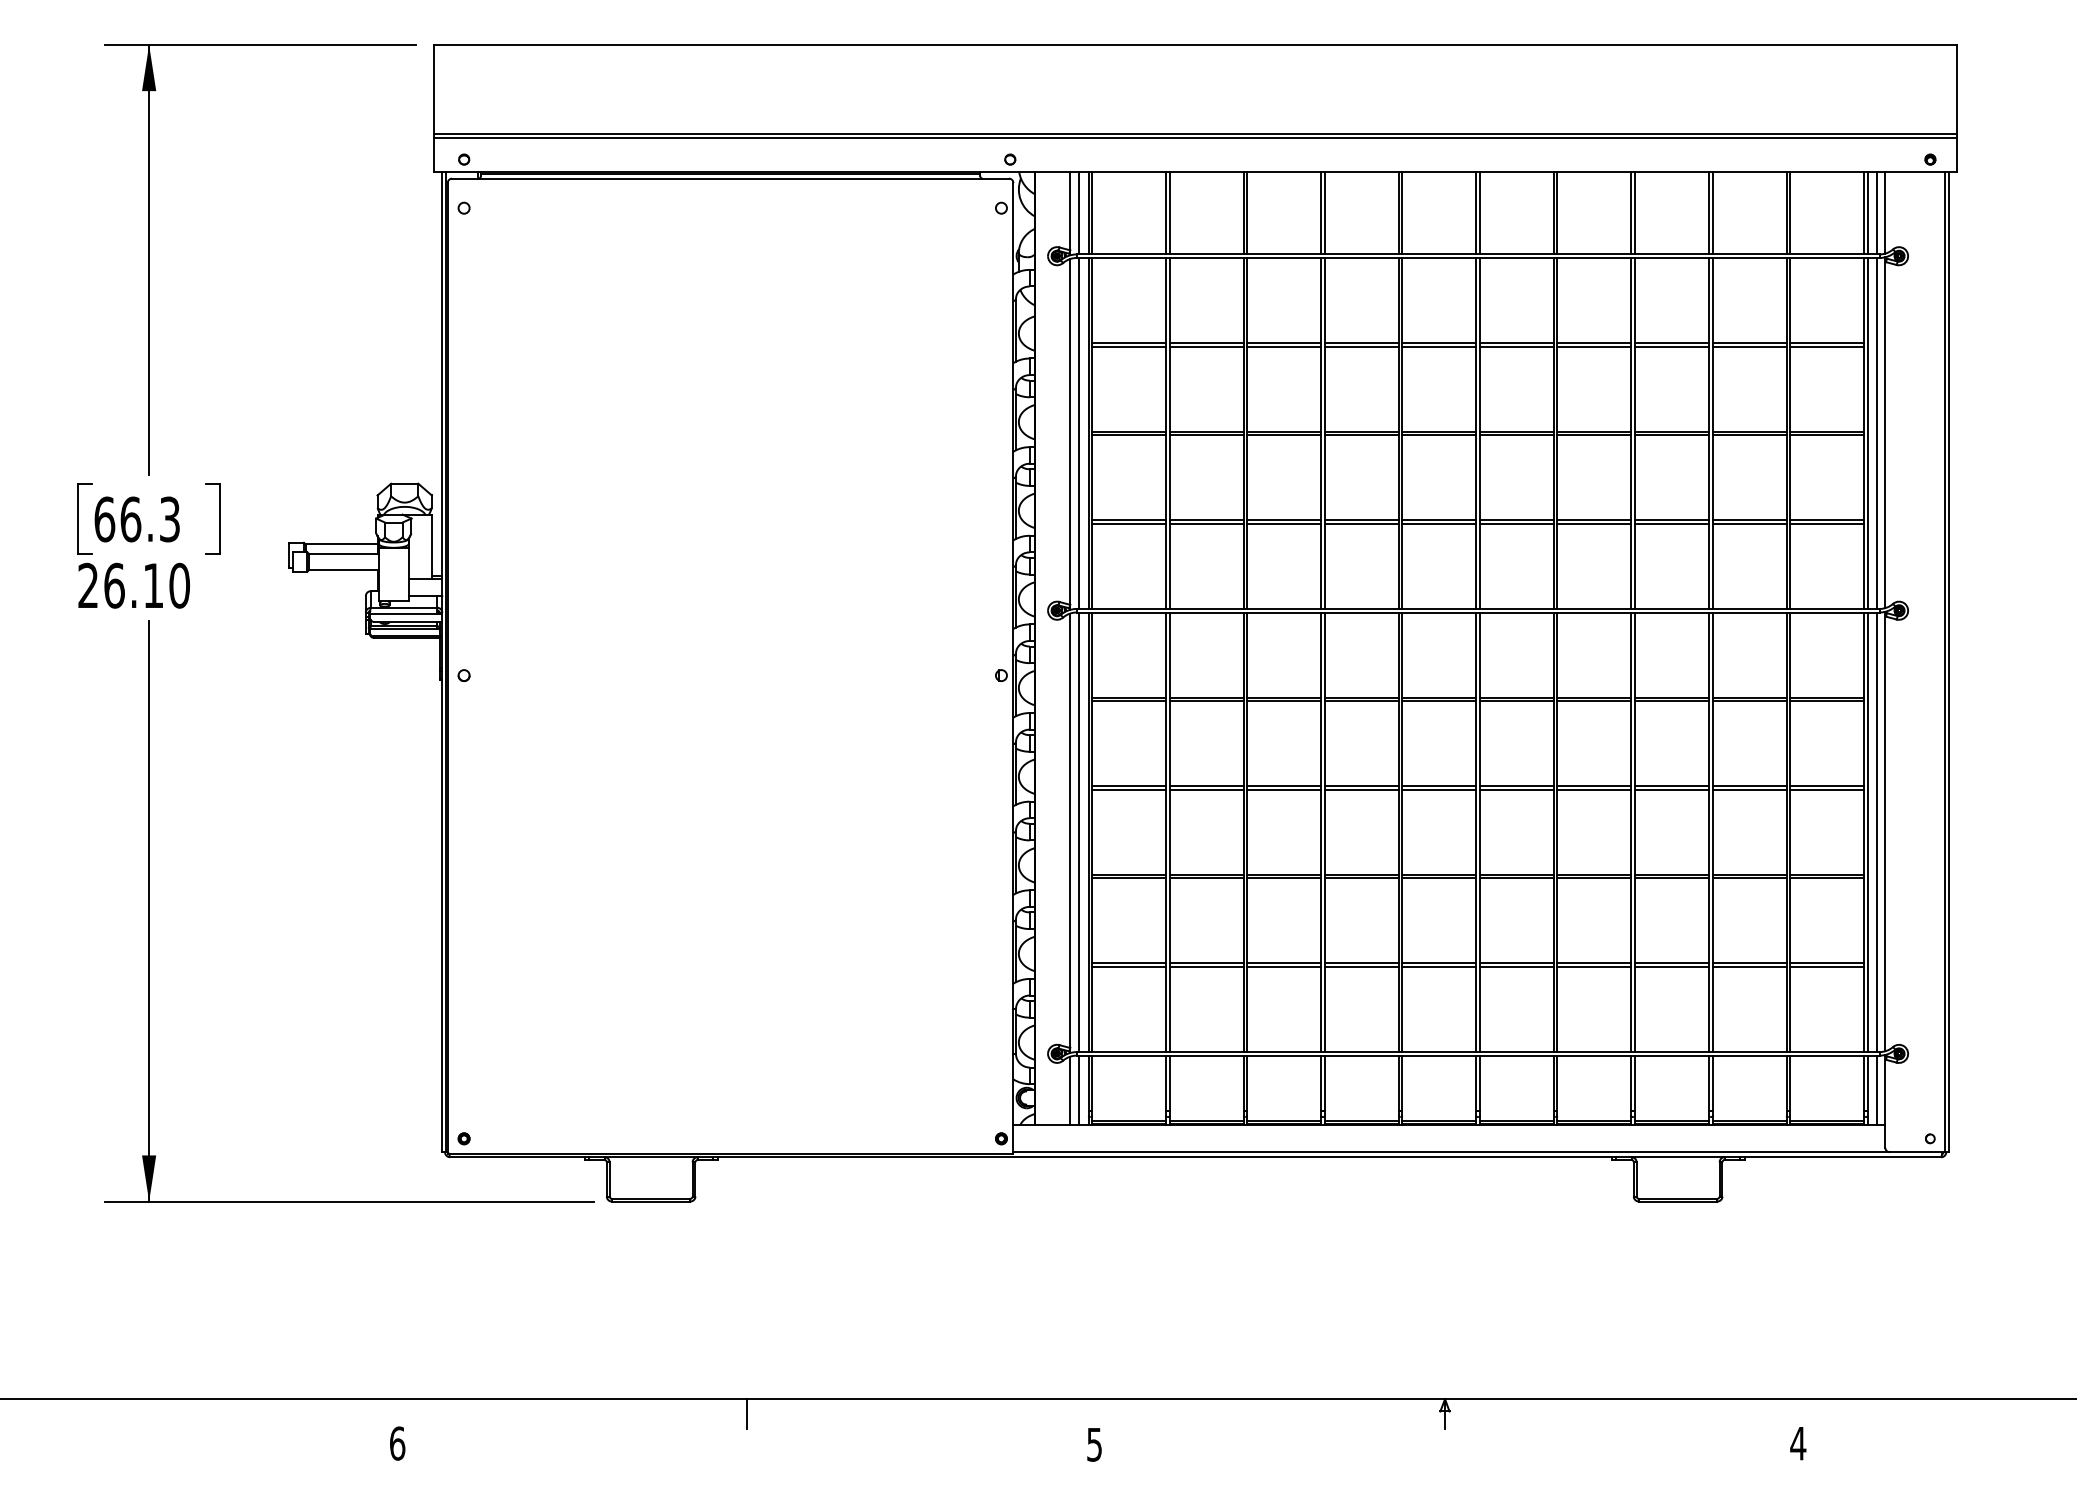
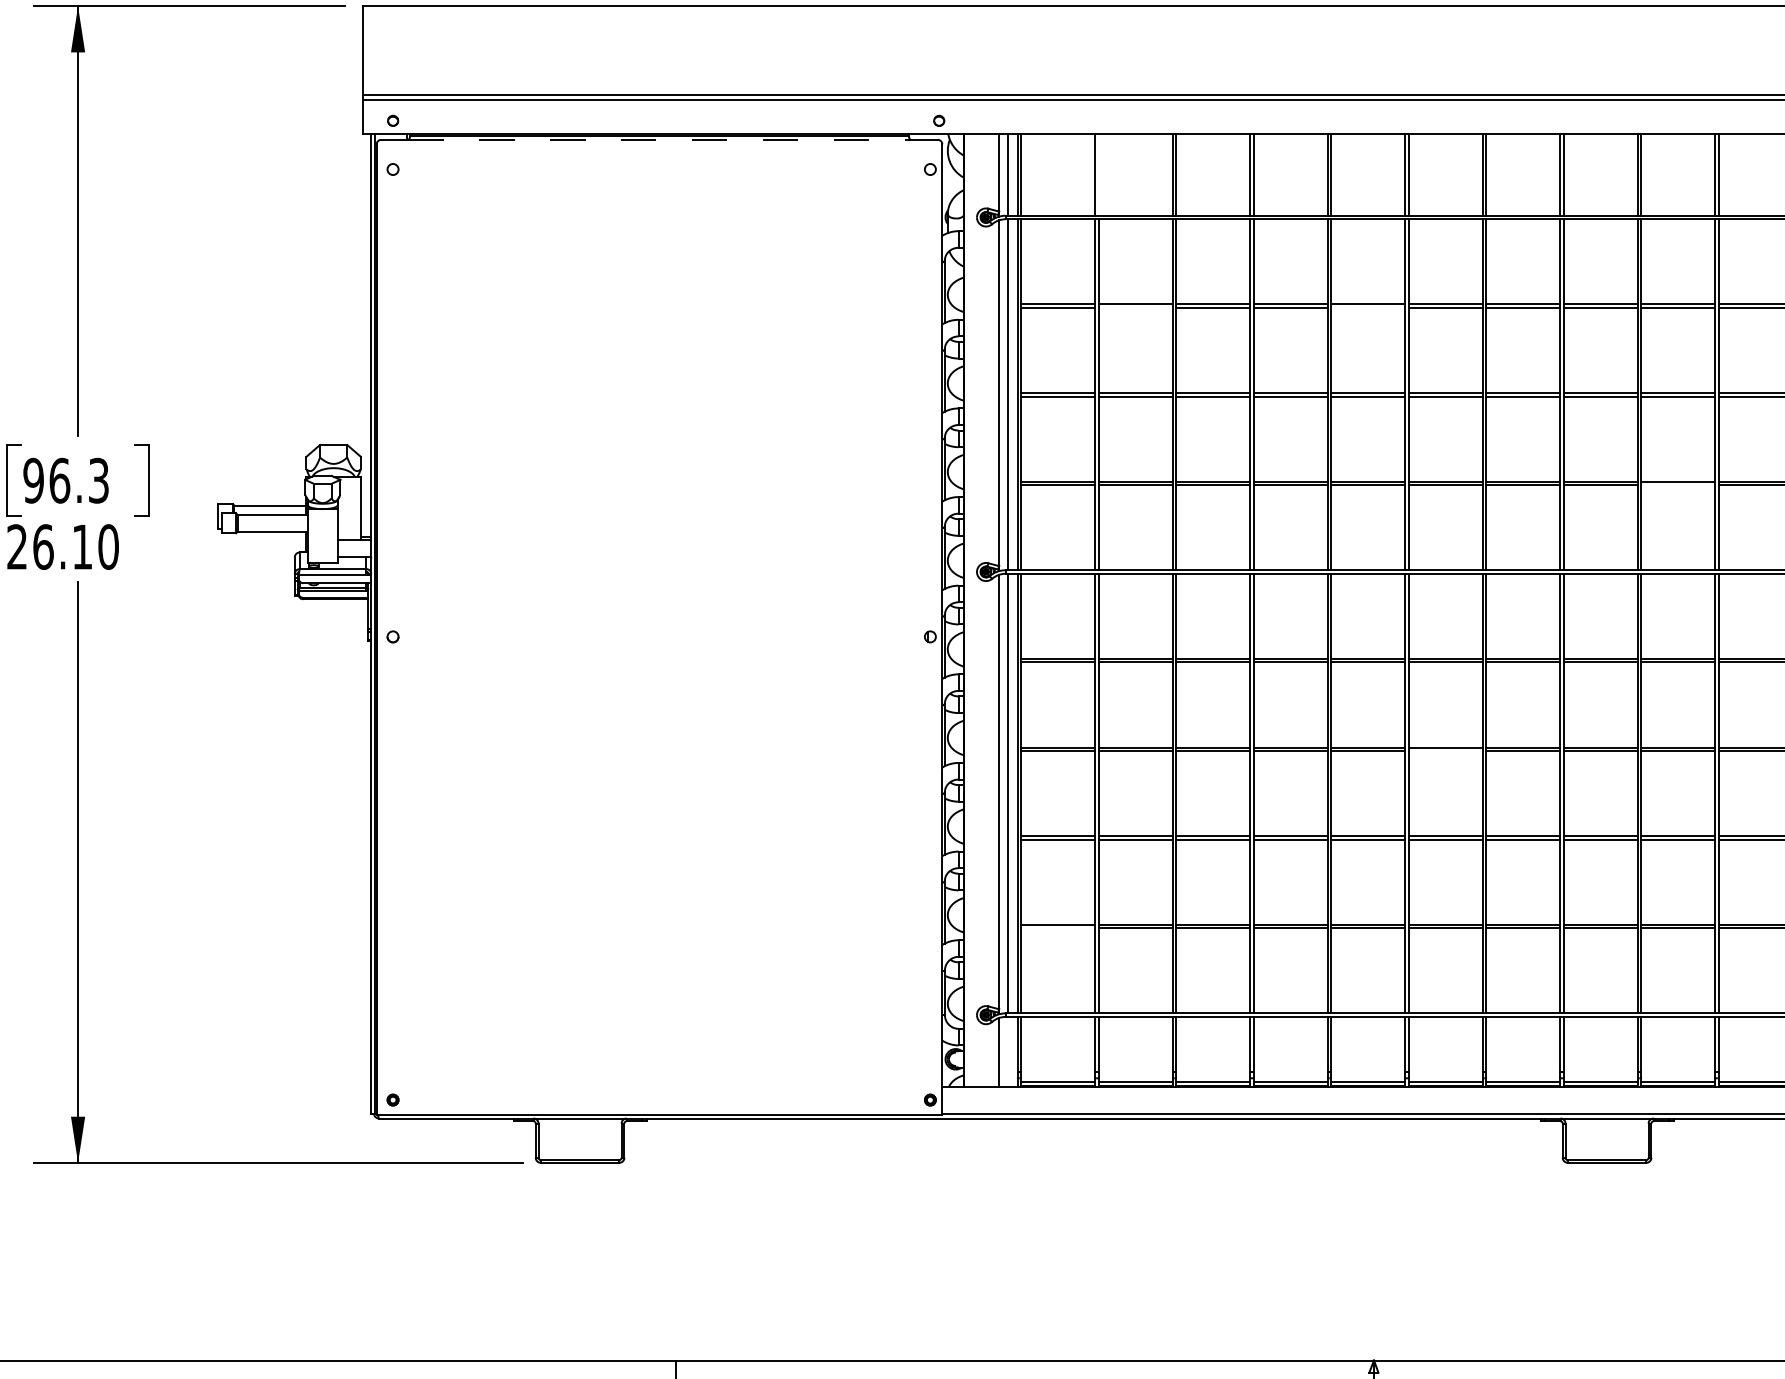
line: (731, 178) -> (660, 139), solid -> dashed
line: (1169, 213) -> (1098, 174), removed
line: (1206, 346) -> (1135, 307), removed
line: (1439, 346) -> (1368, 307), removed
text: (104, 519) -> (33, 480), 66.3 -> 96.3
line: (1749, 523) -> (1678, 484), removed
line: (1516, 789) -> (1445, 750), removed
line: (1129, 967) -> (1058, 928), removed
line: (1079, 1090) -> (1008, 1051), removed

